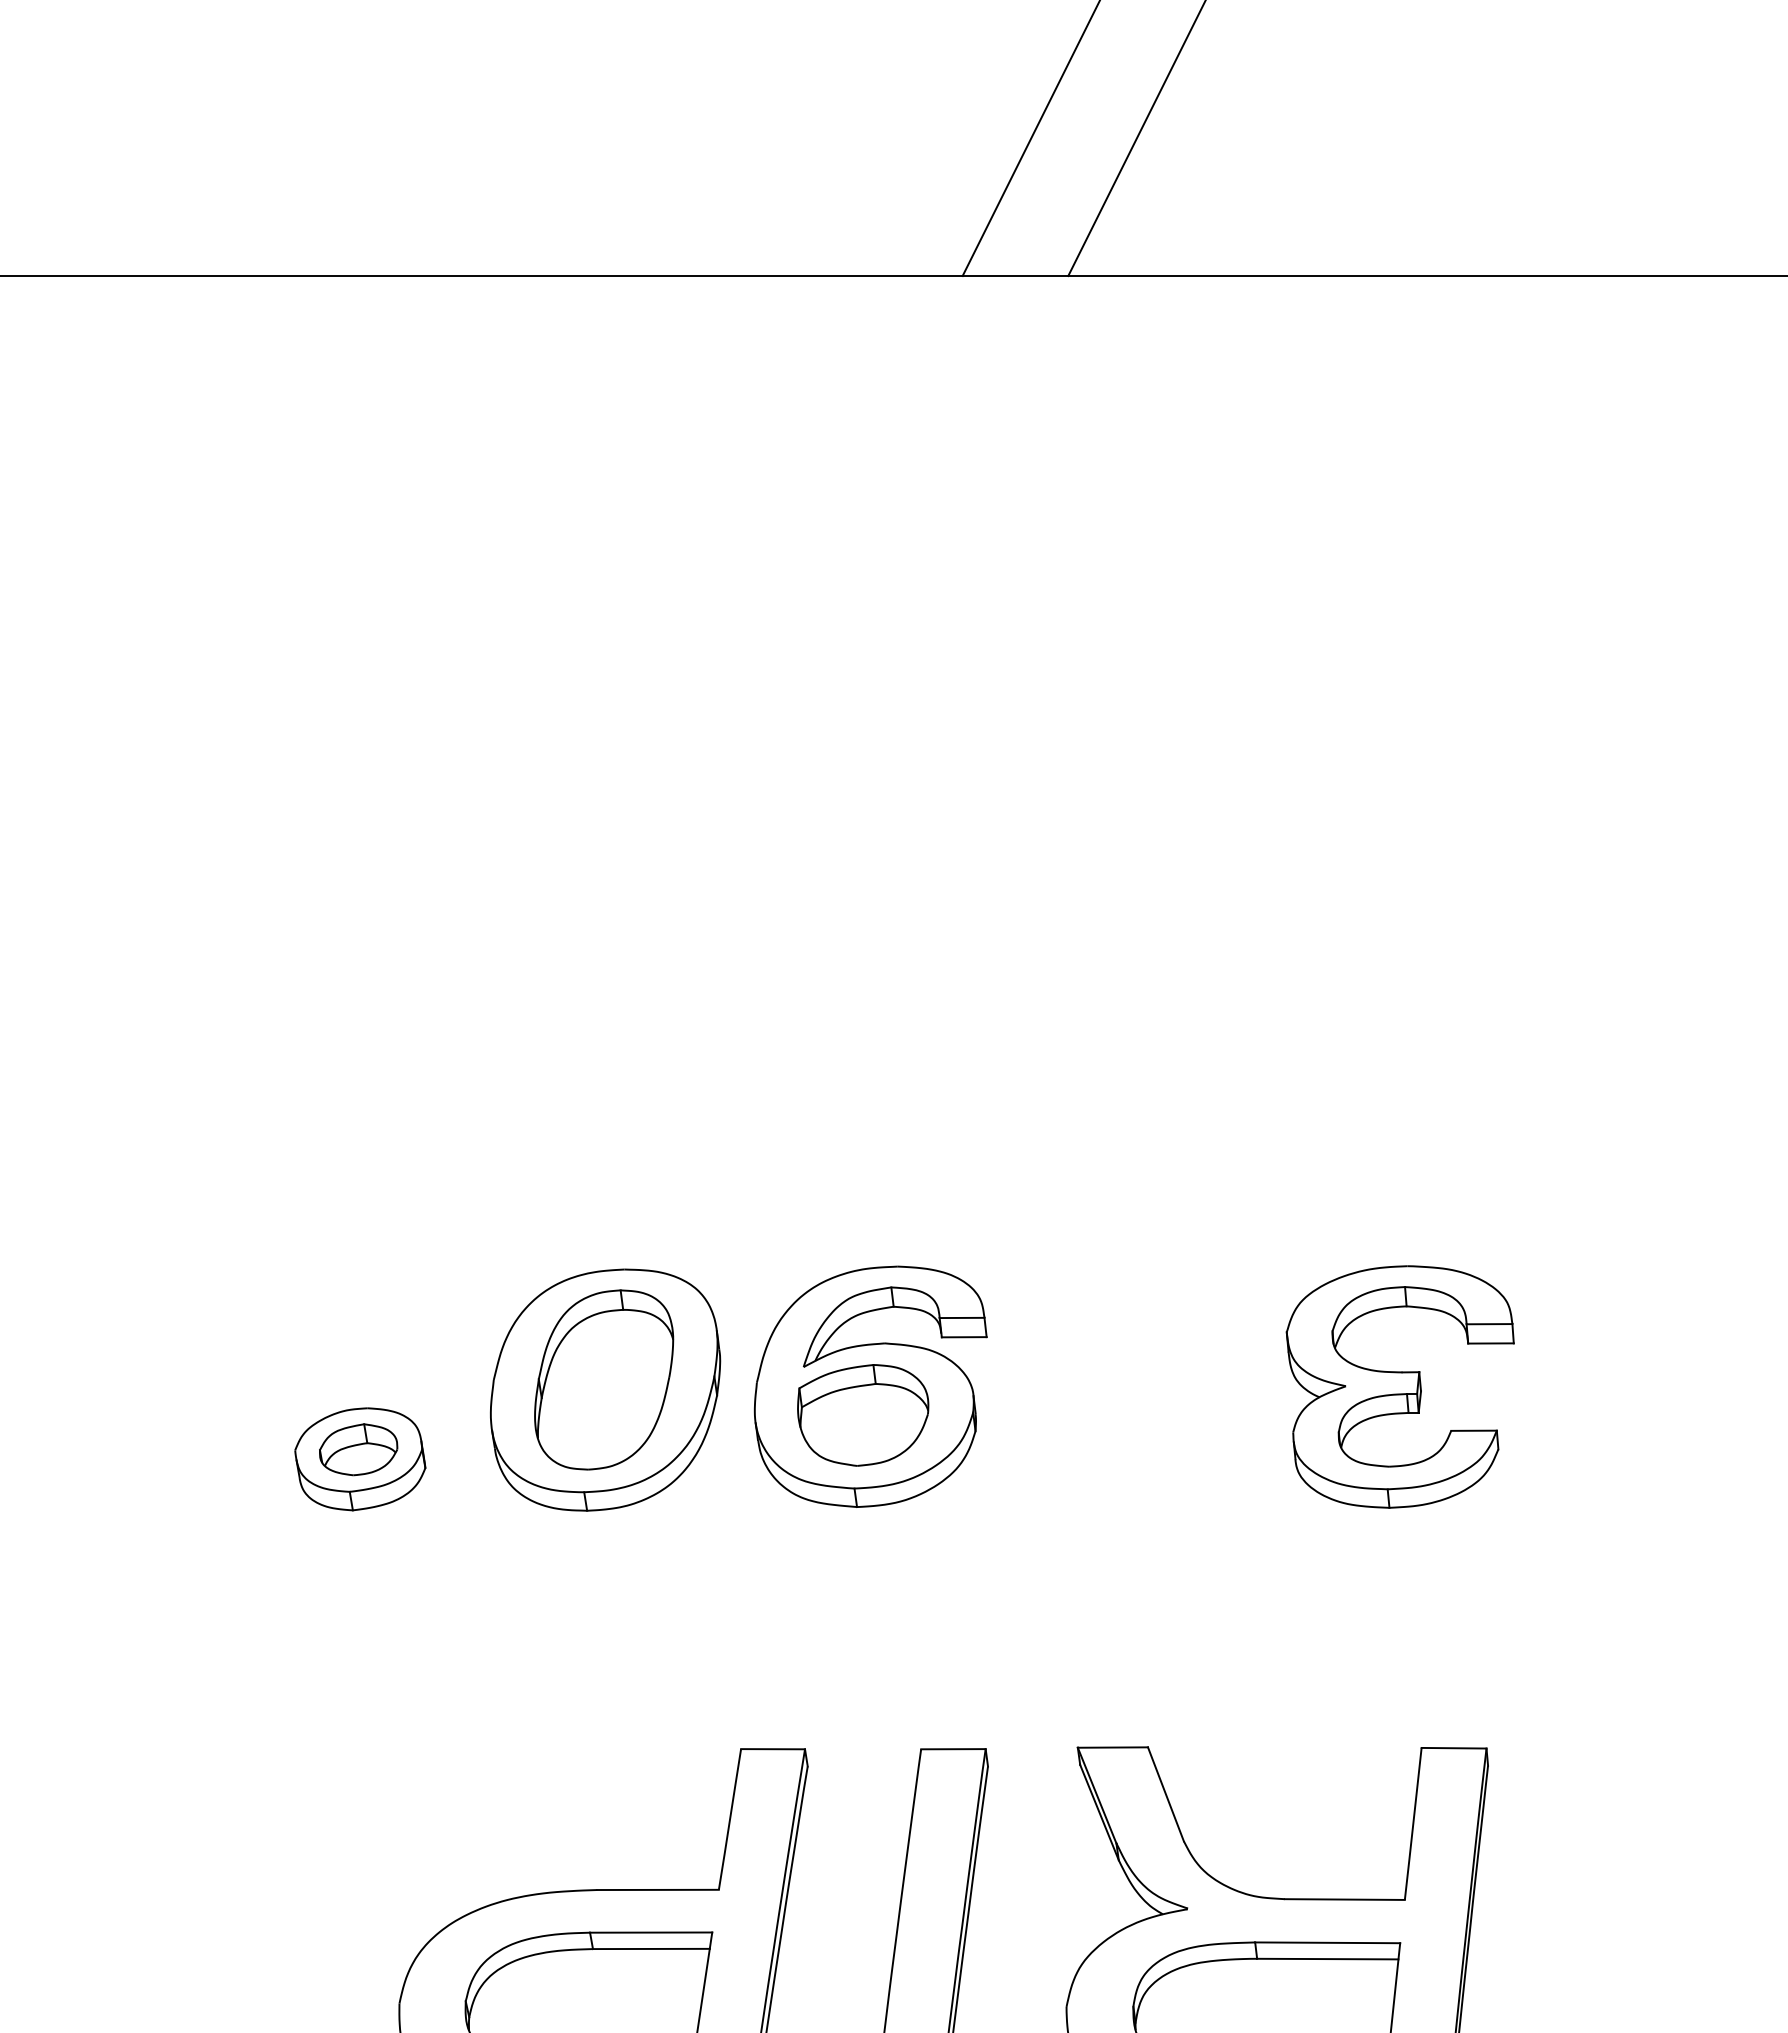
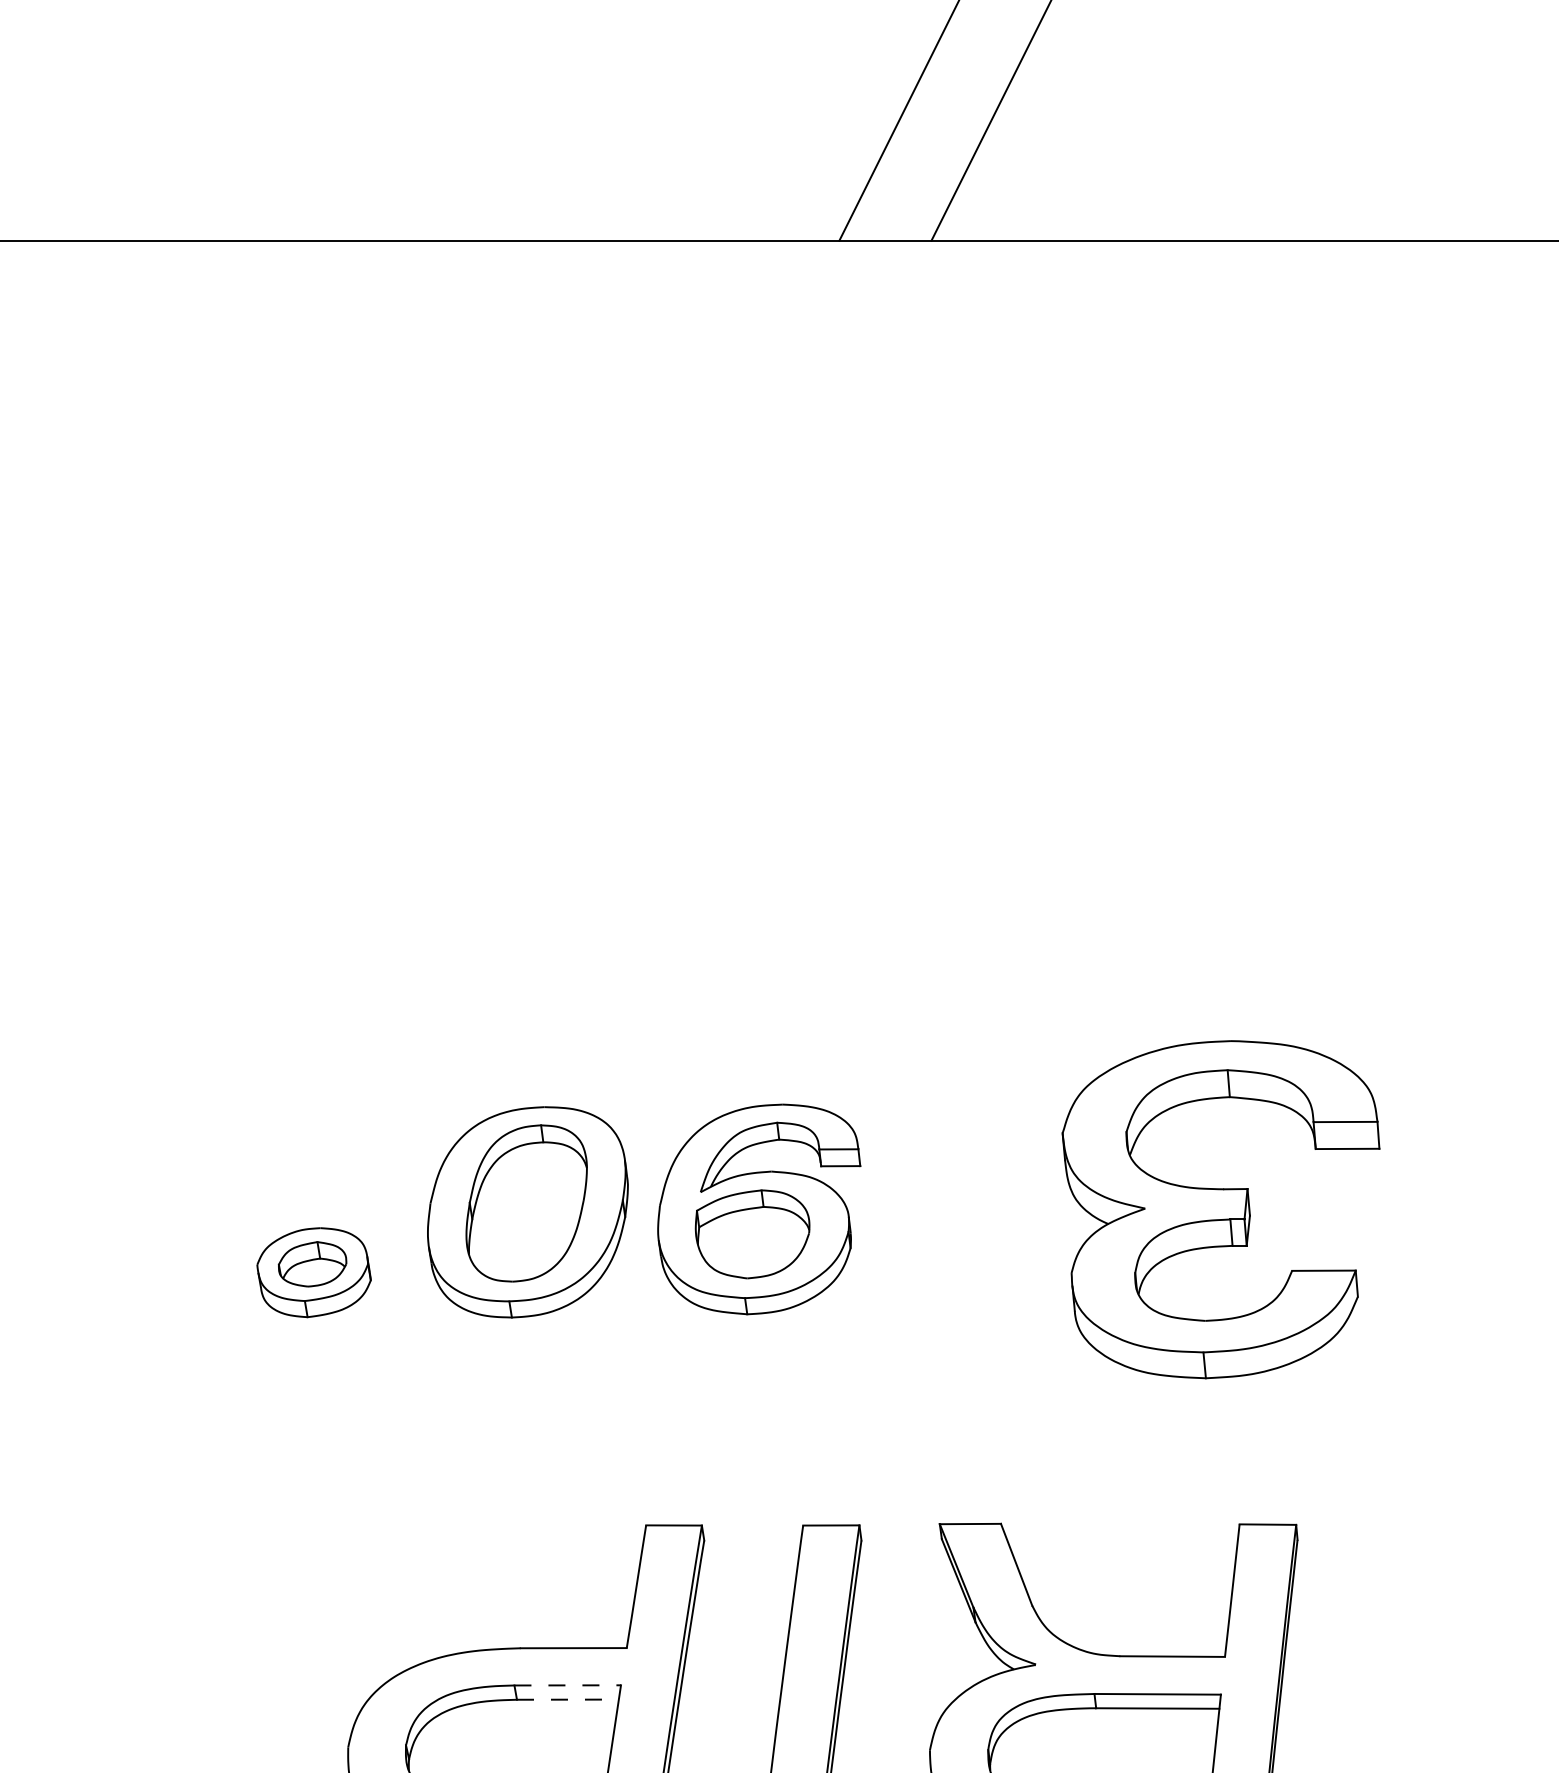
part: (1399, 1386) -> (1220, 1209), size x1.6
line: (652, 1932) -> (568, 1685), solid -> dashed
line: (650, 1948) -> (567, 1699), solid -> dashed

